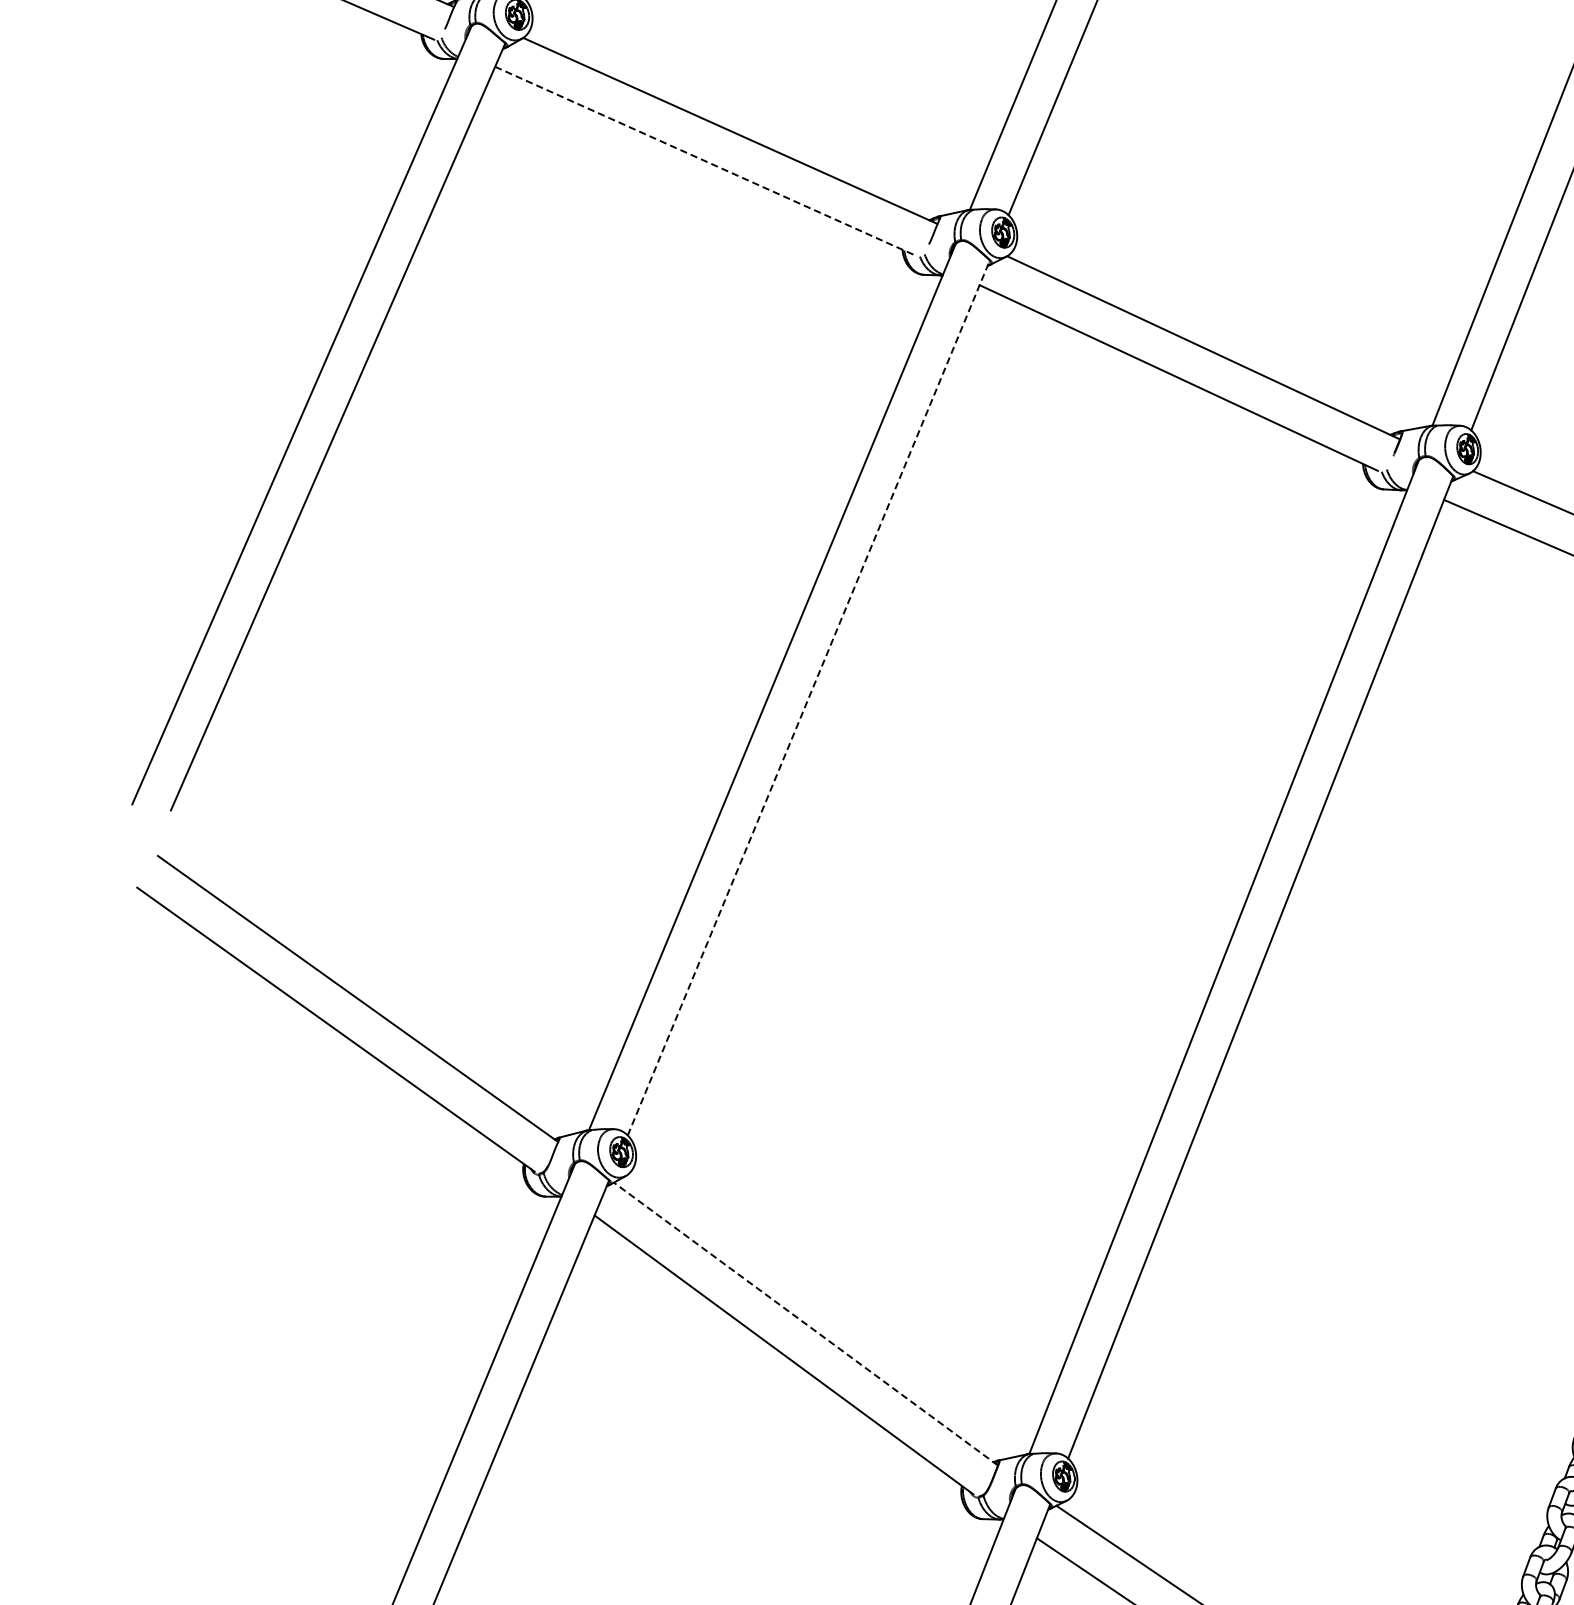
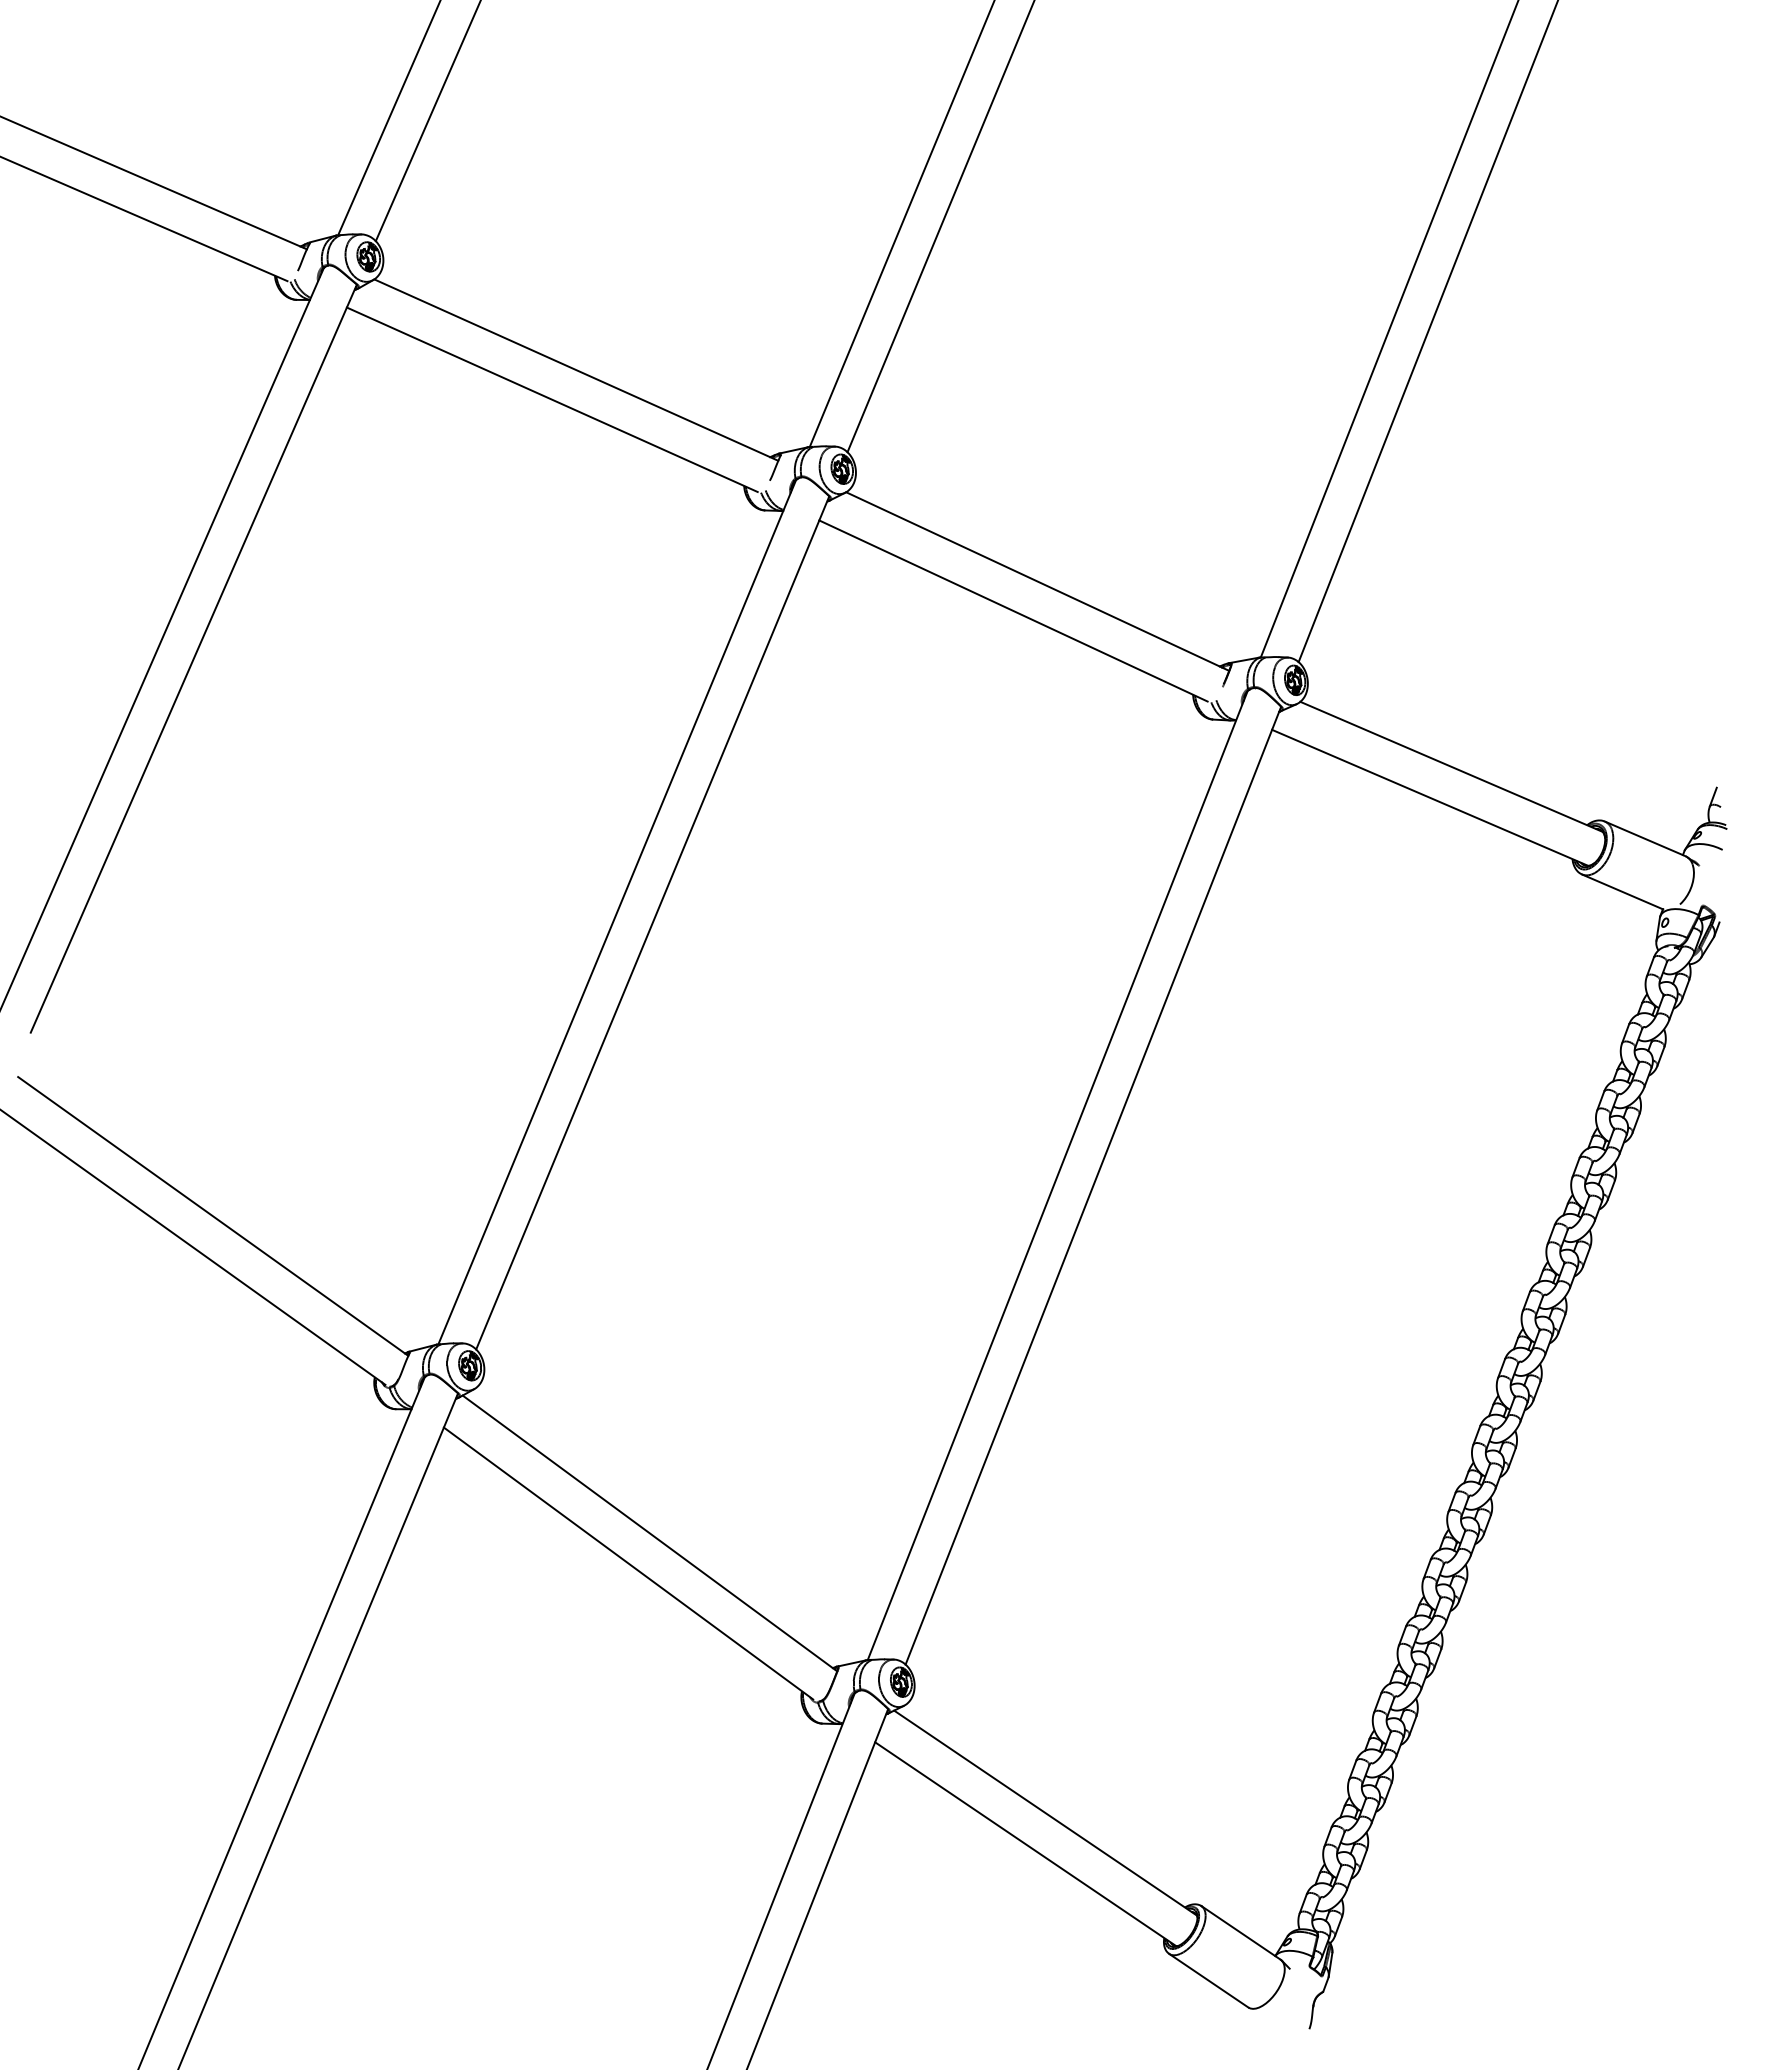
line: (706, 162) -> (552, 400), dashed -> solid
line: (808, 697) -> (652, 922), dashed -> solid
line: (805, 1324) -> (649, 1533), dashed -> solid

